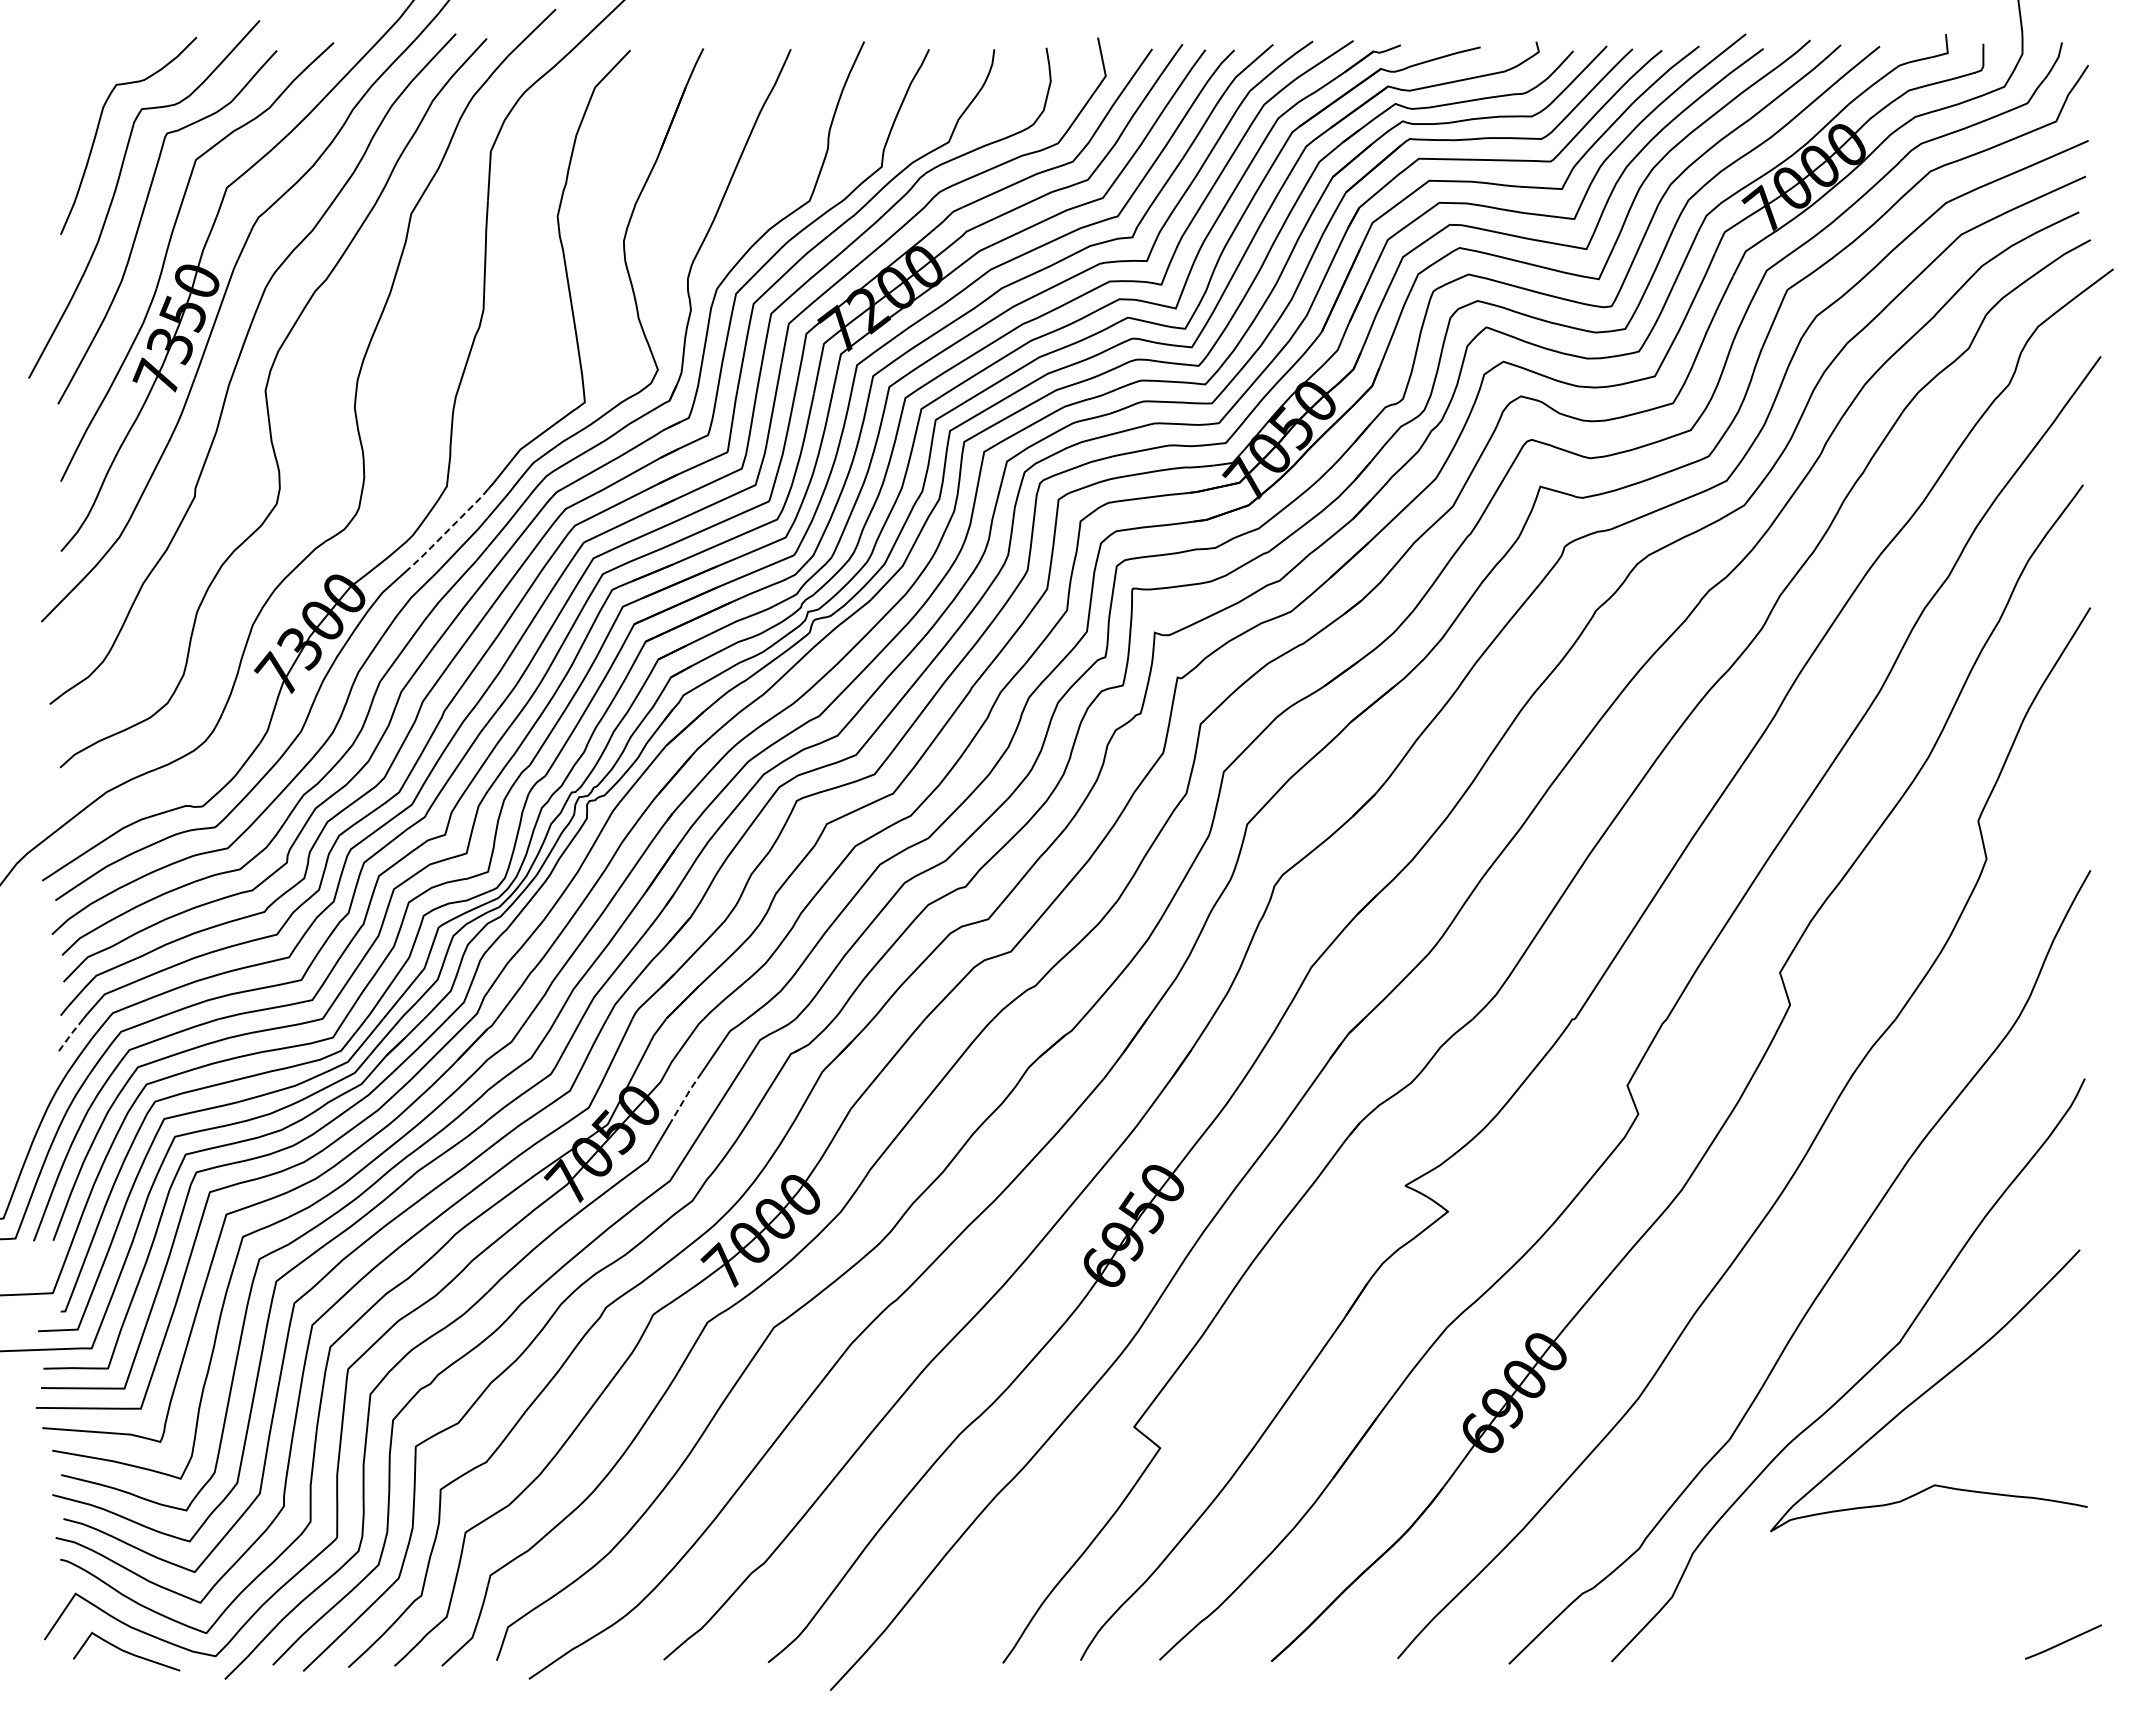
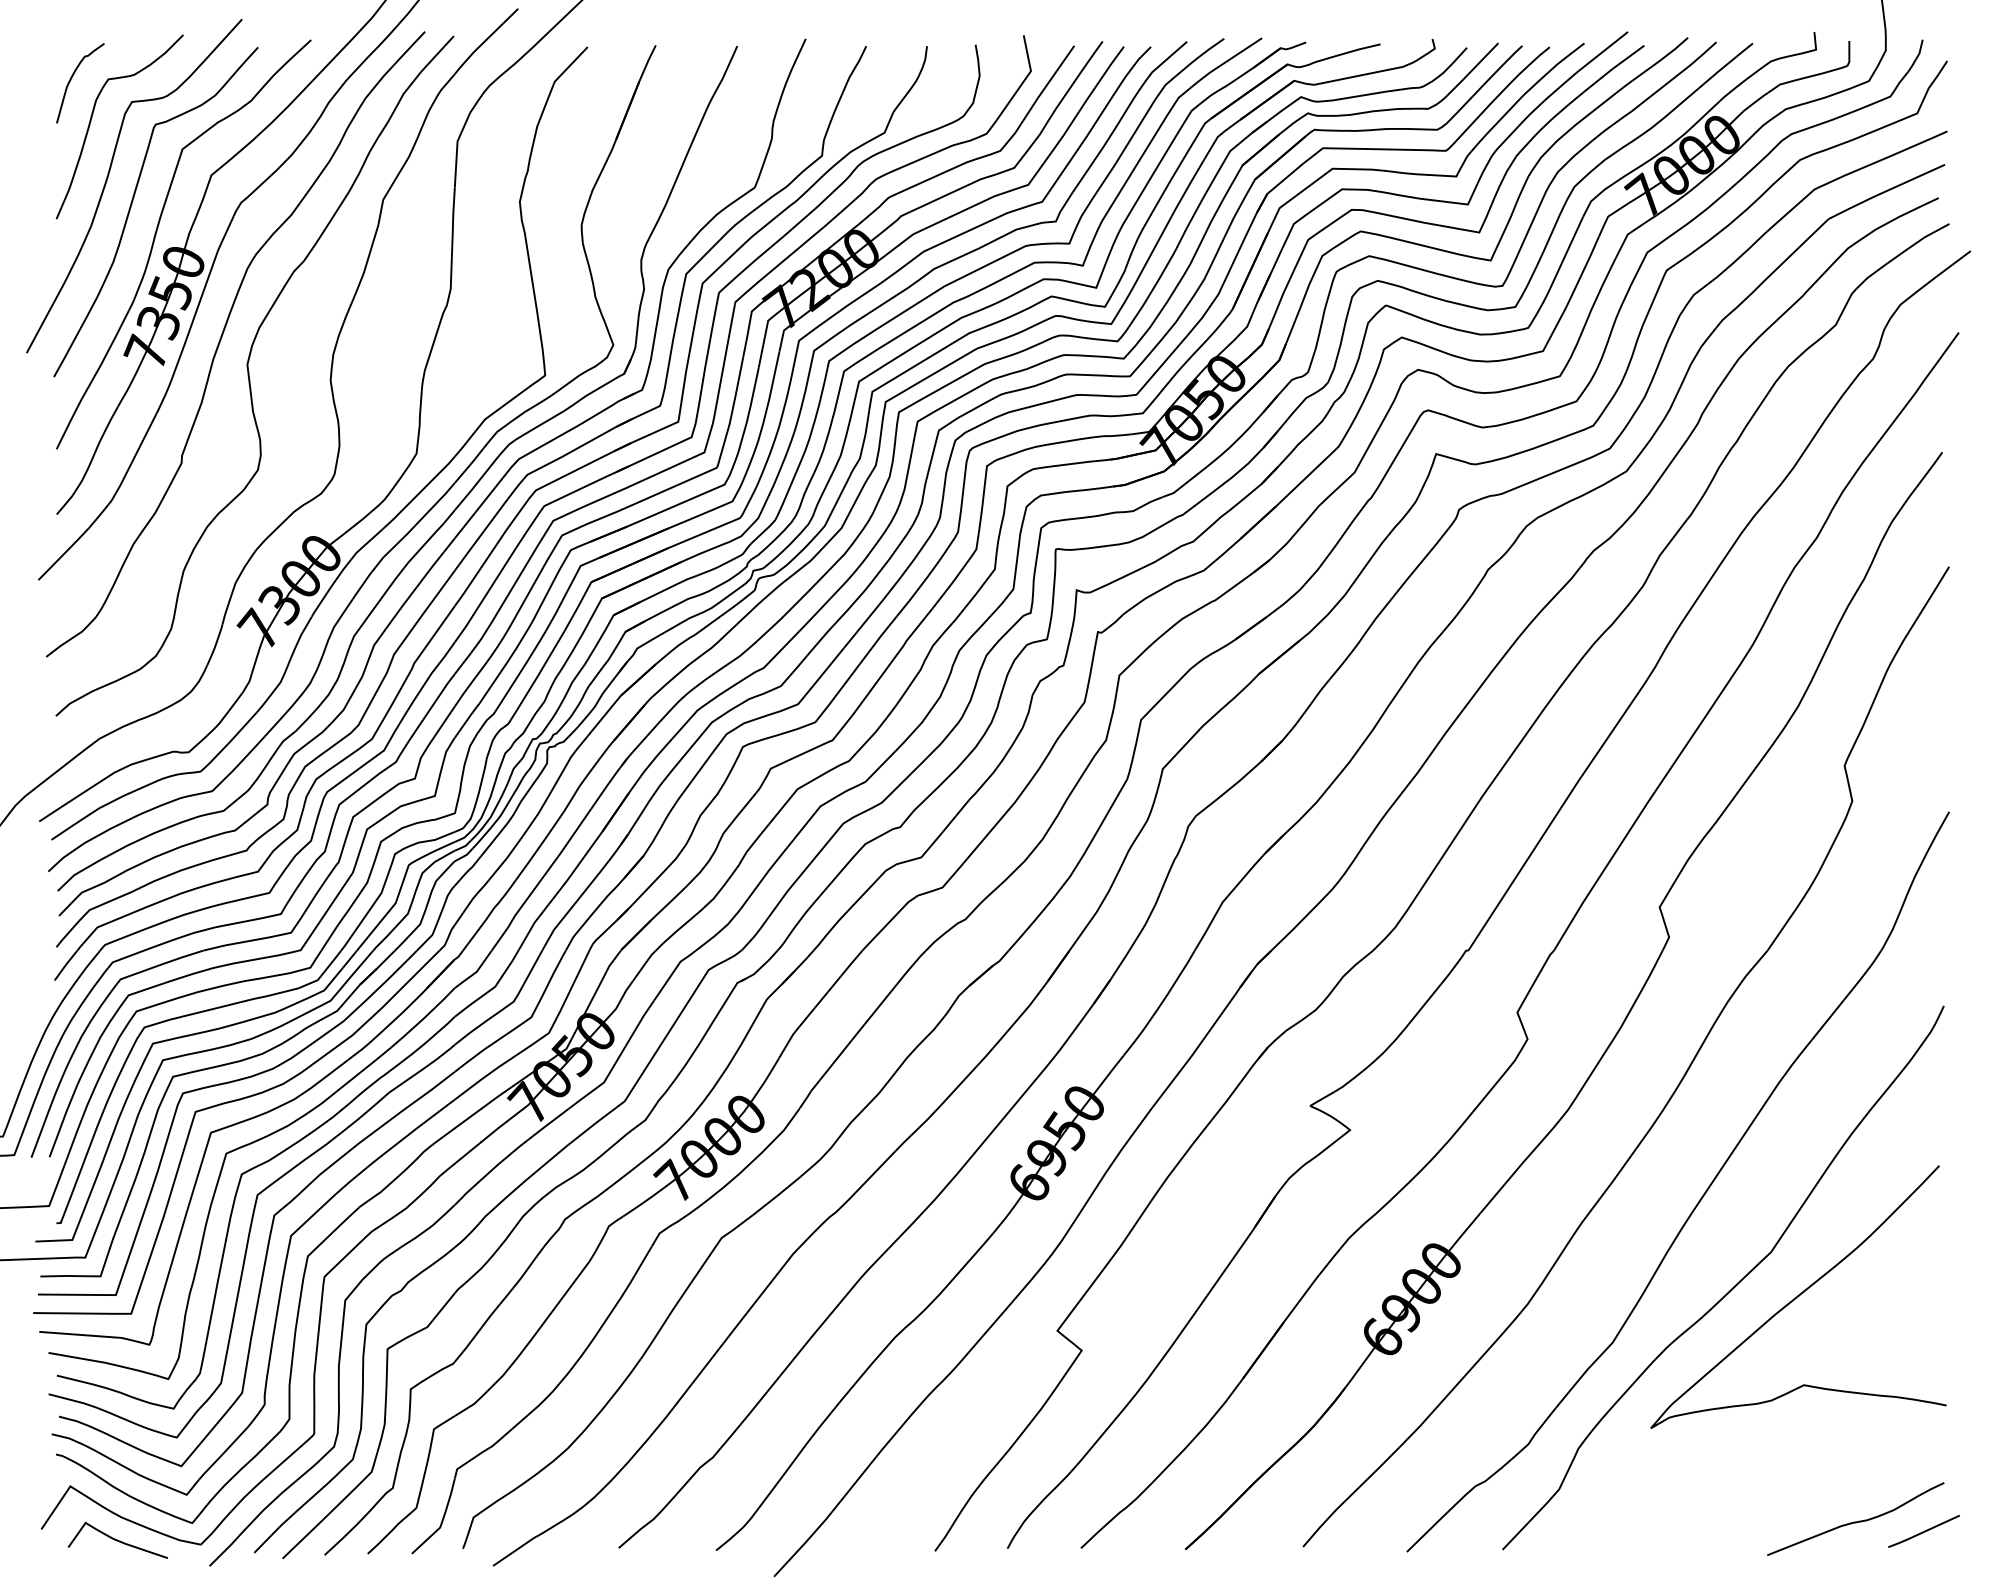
curve: (77, 84) -> (72, 78), added
line: (449, 529) -> (418, 493), dashed -> solid
line: (70, 1034) -> (65, 964), dashed -> solid
line: (686, 1096) -> (639, 1022), dashed -> solid
curve: (1990, 1631) -> (1855, 1521), added

